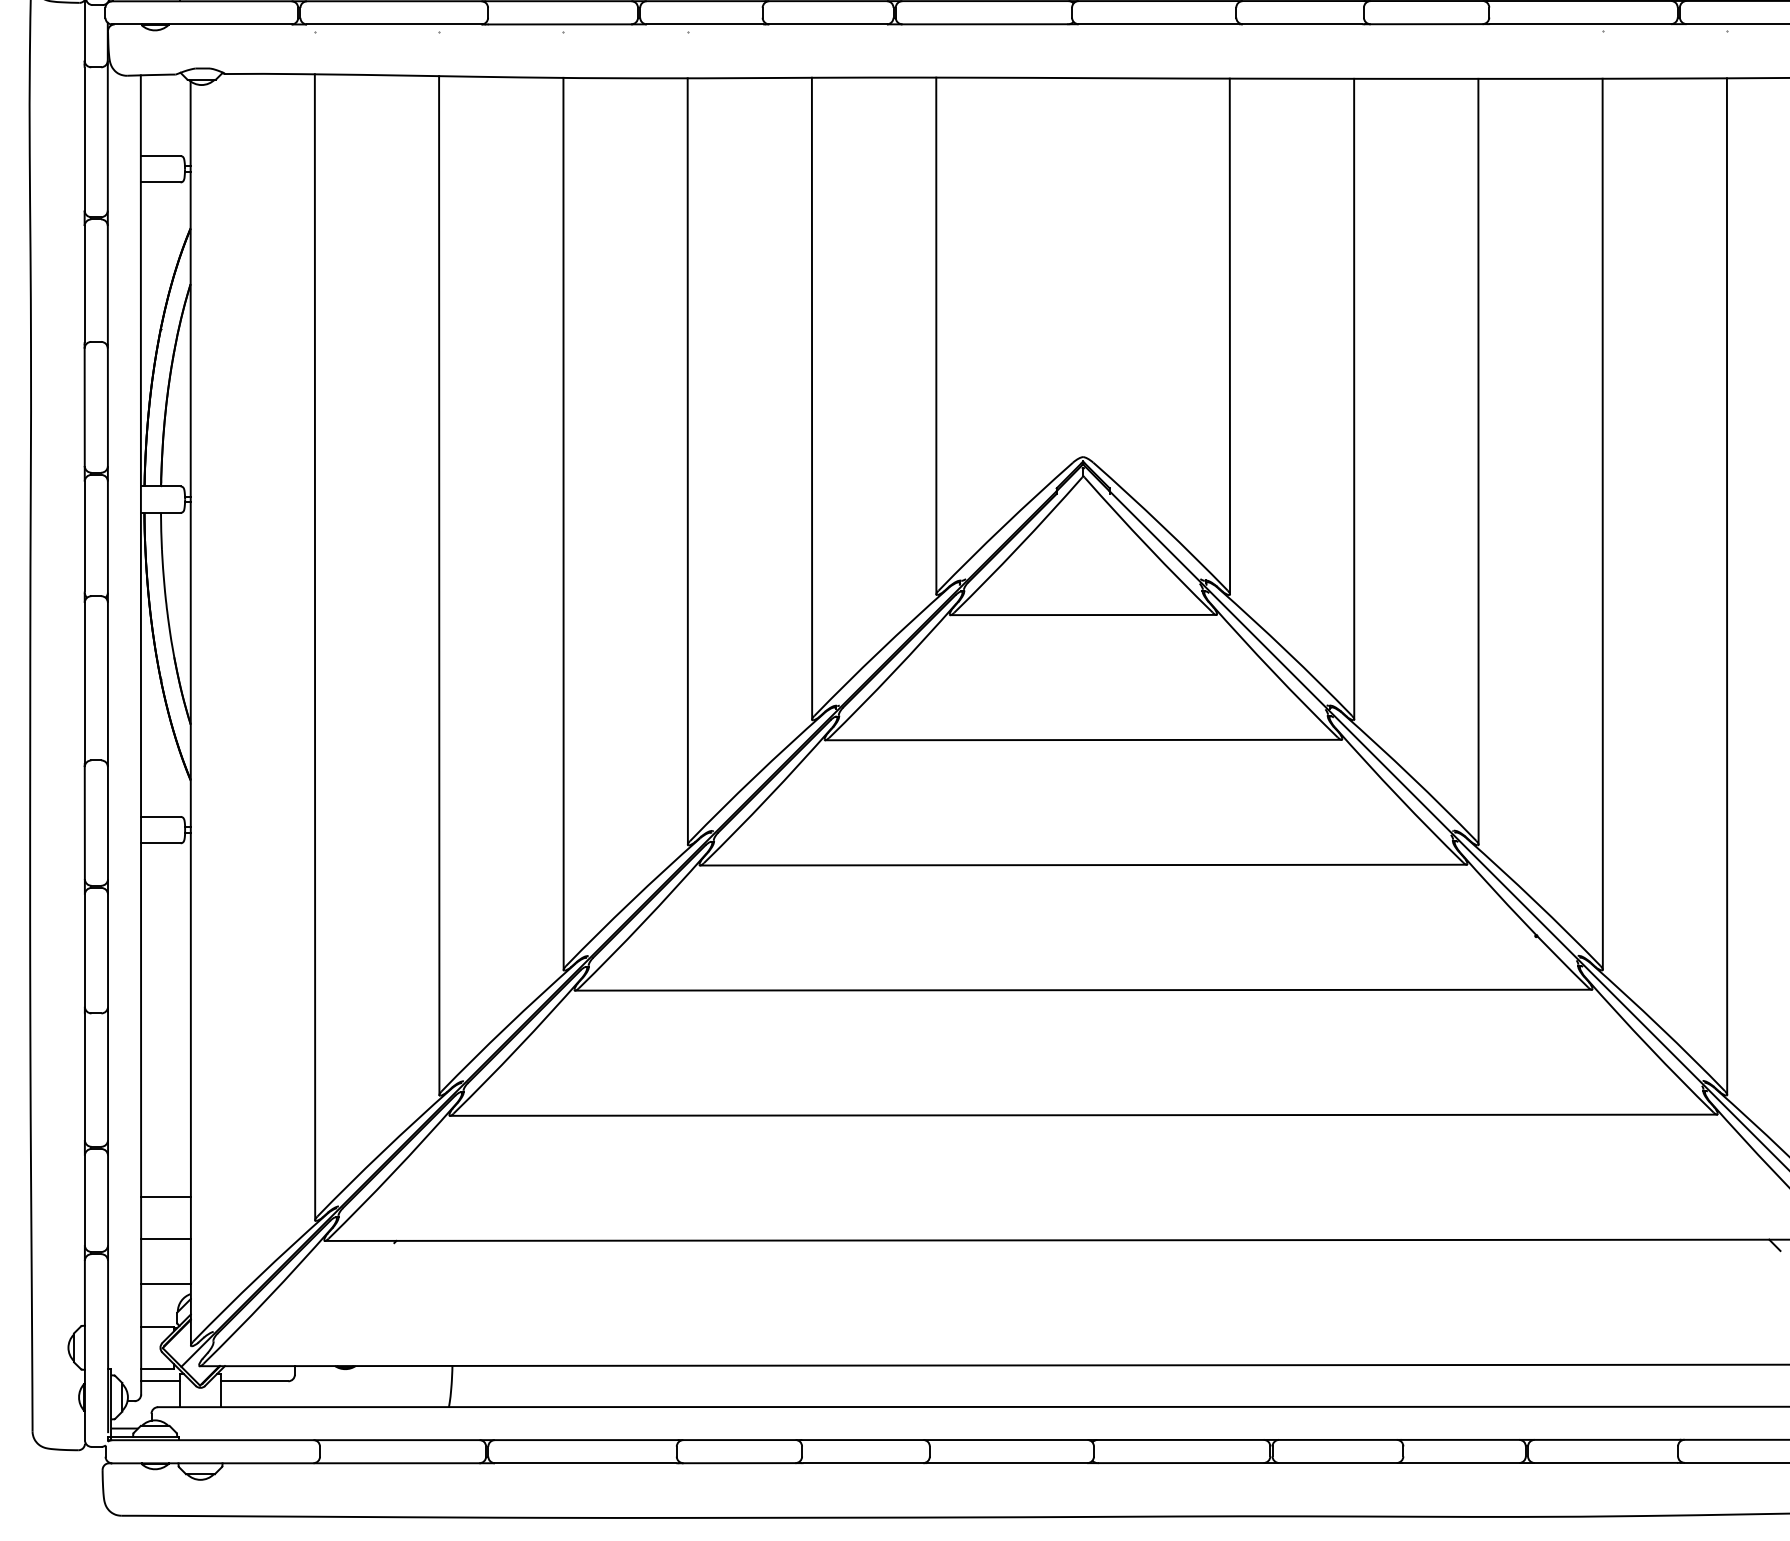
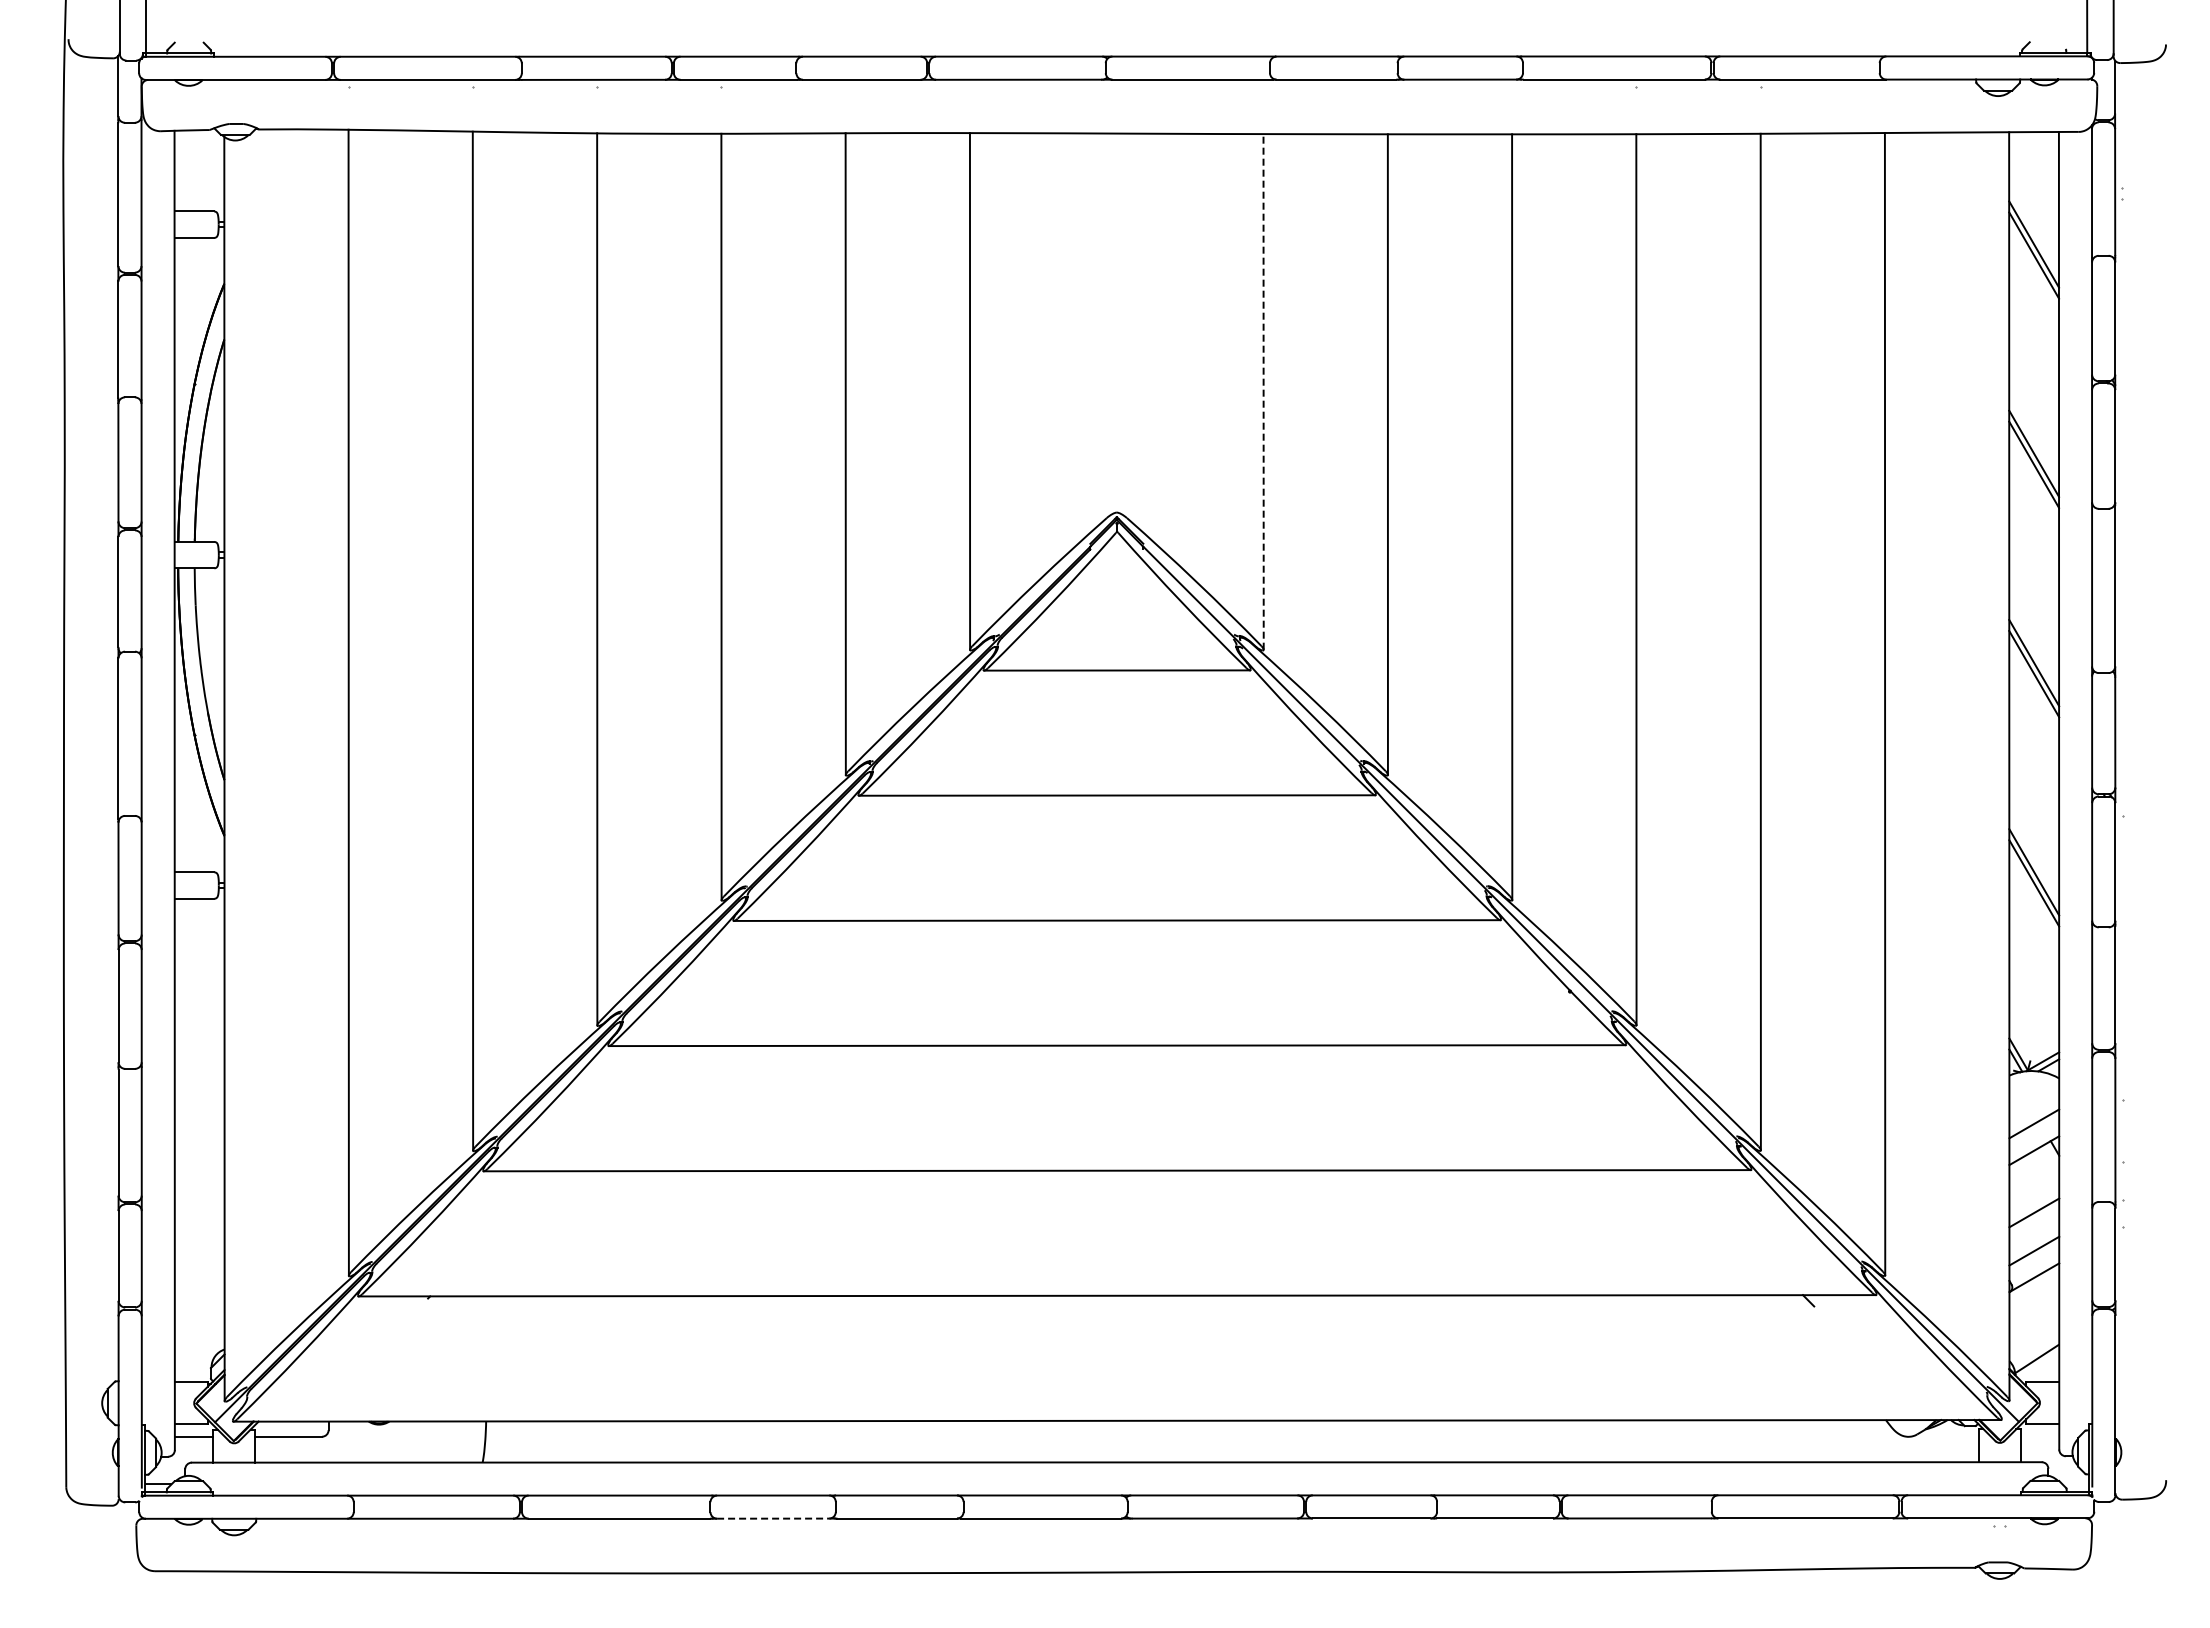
line: (1229, 336) -> (1263, 391), solid -> dashed
line: (165, 1197) -> (199, 1252), removed
line: (165, 1239) -> (199, 1294), removed
line: (165, 1284) -> (199, 1339), removed
line: (739, 1463) -> (773, 1518), solid -> dashed

